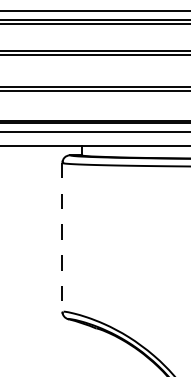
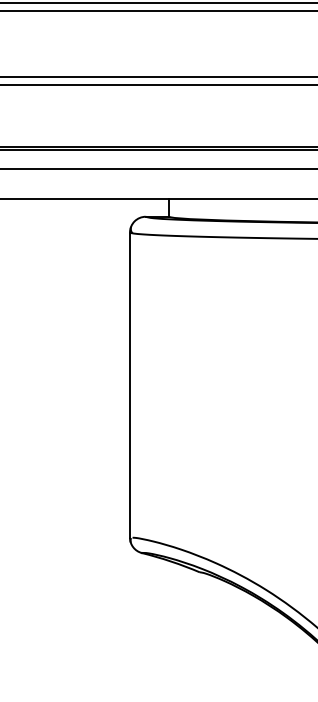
line: (62, 237) -> (130, 385), dashed -> solid

